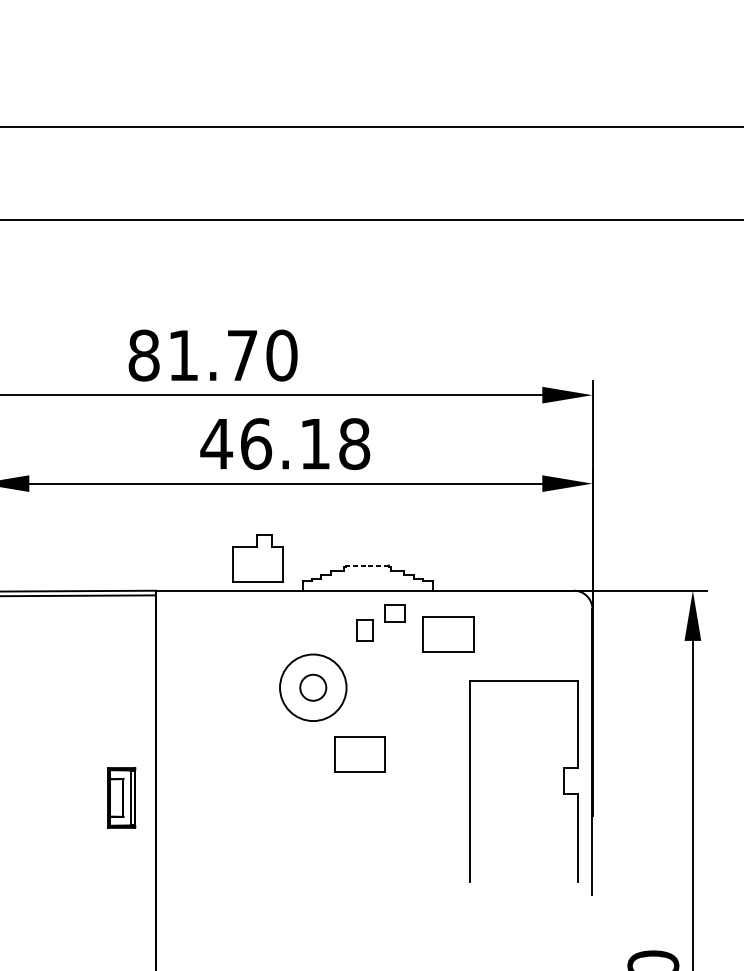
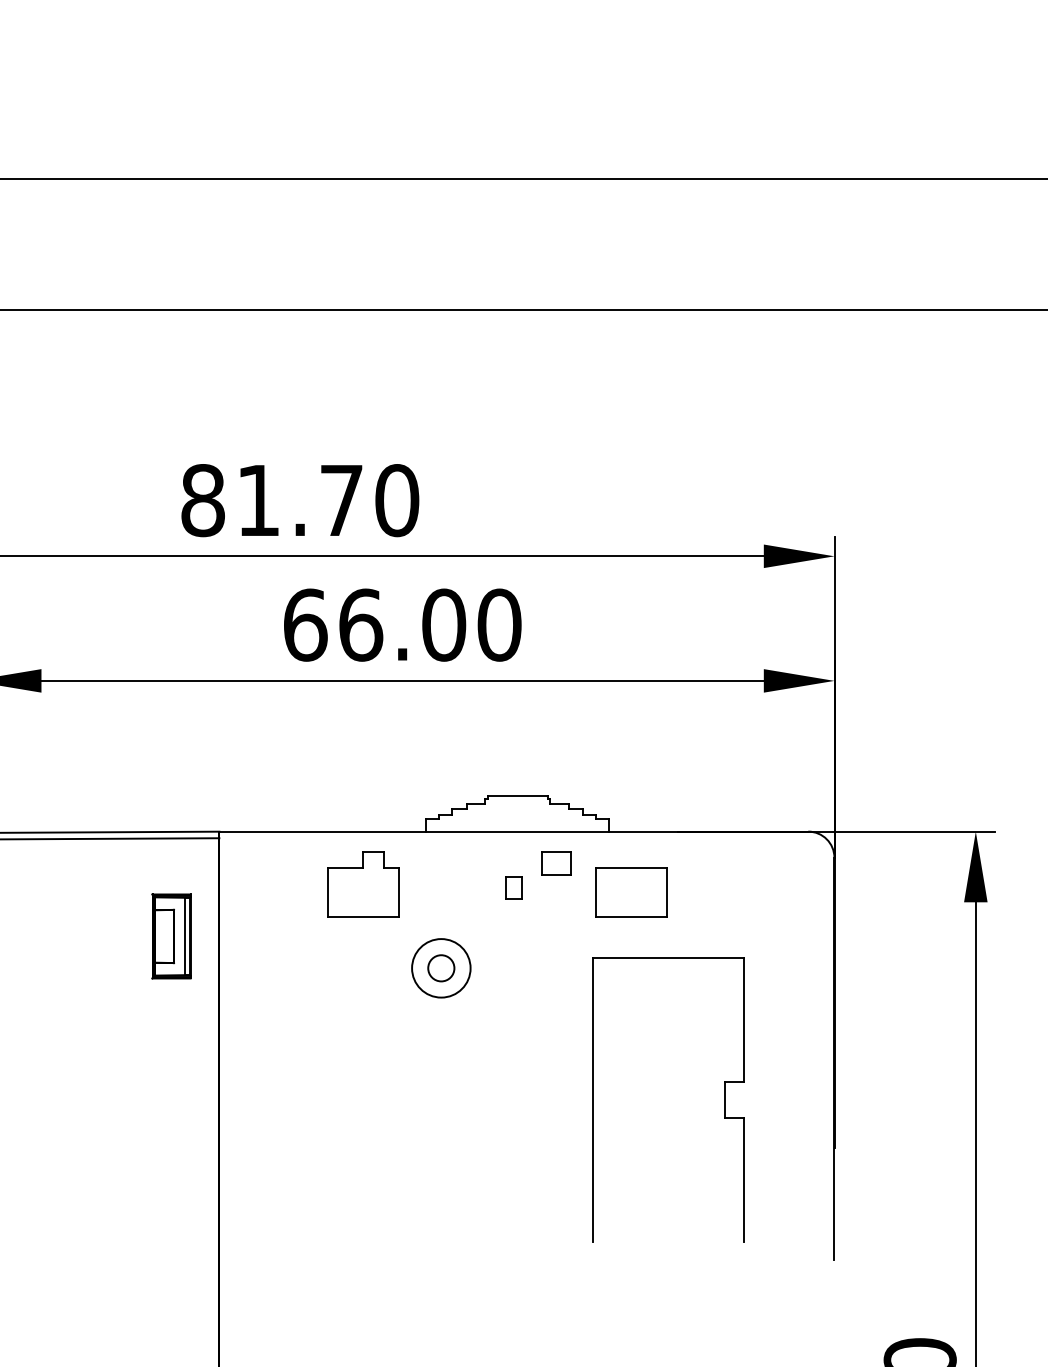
text: (285, 443) -> (401, 624), 46.18 -> 66.00
part: (258, 558) -> (363, 884), moved
line: (367, 565) -> (517, 796), dashed -> solid
part: (364, 630) -> (513, 887), size x0.71
circle: (313, 687) -> (441, 968), size x0.62
circle: (313, 687) -> (441, 968), size x0.71
part: (359, 754) -> (506, 1062), removed
part: (563, 780) -> (724, 1099), moved
part: (121, 797) -> (171, 936), moved

